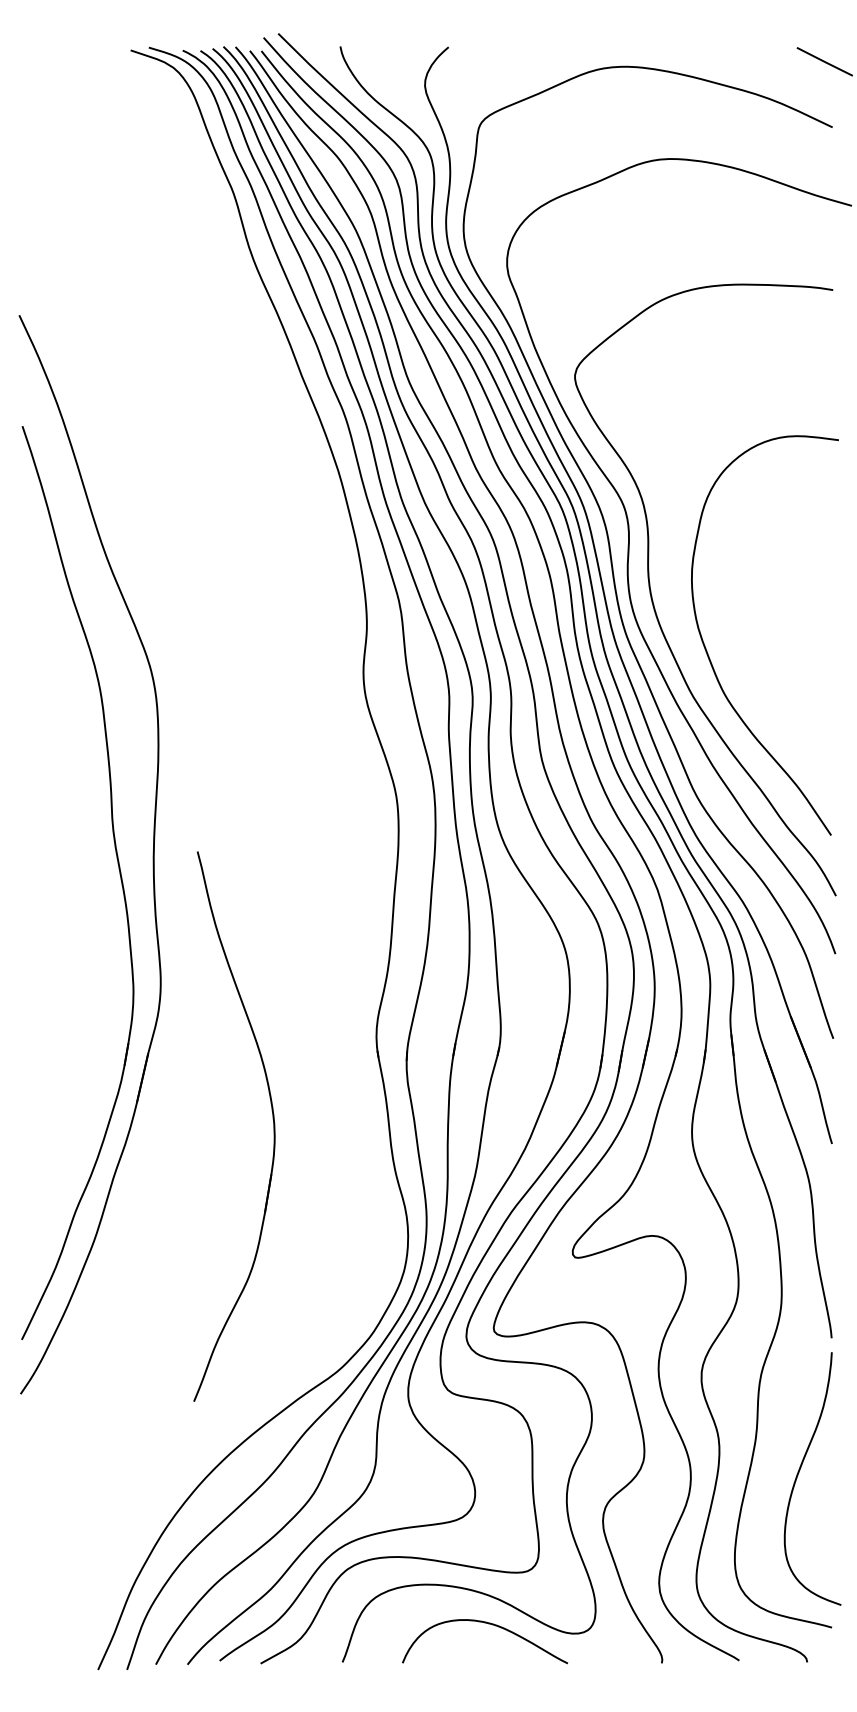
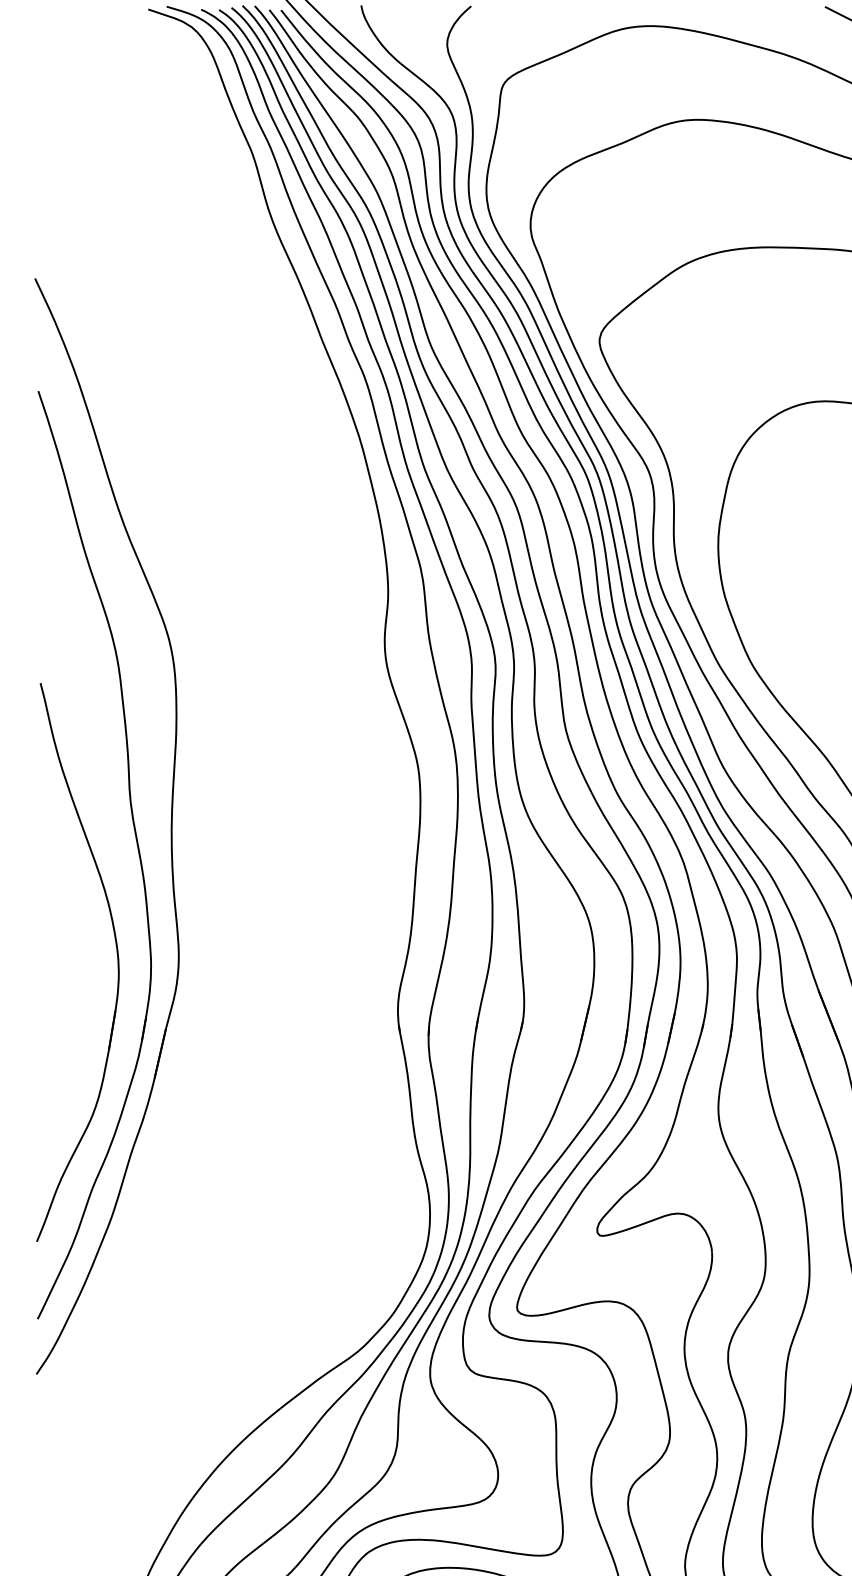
part: (272, 1119) -> (116, 955), moved

